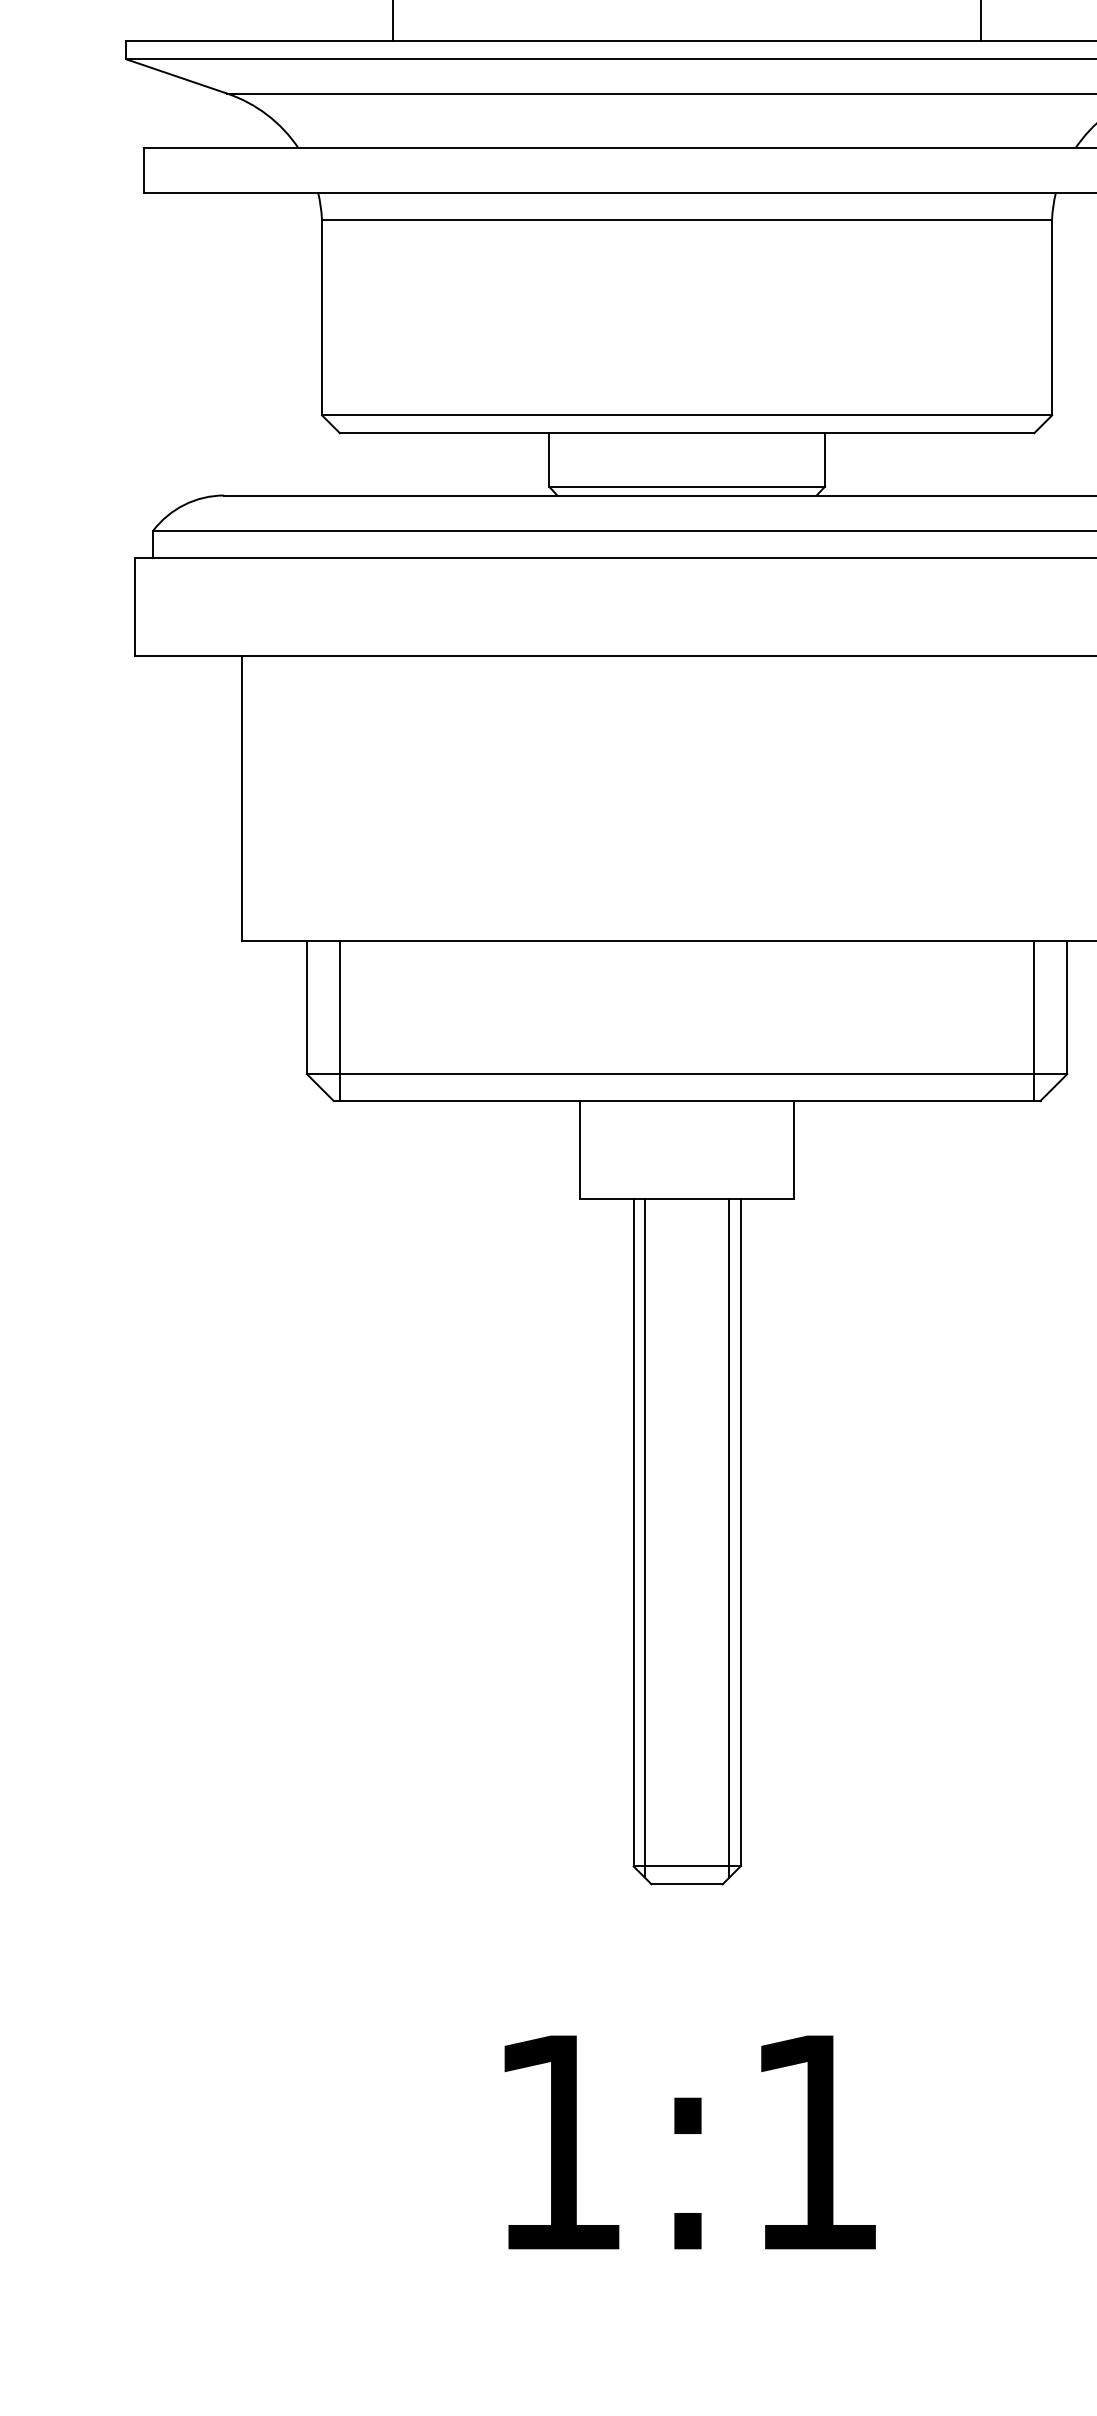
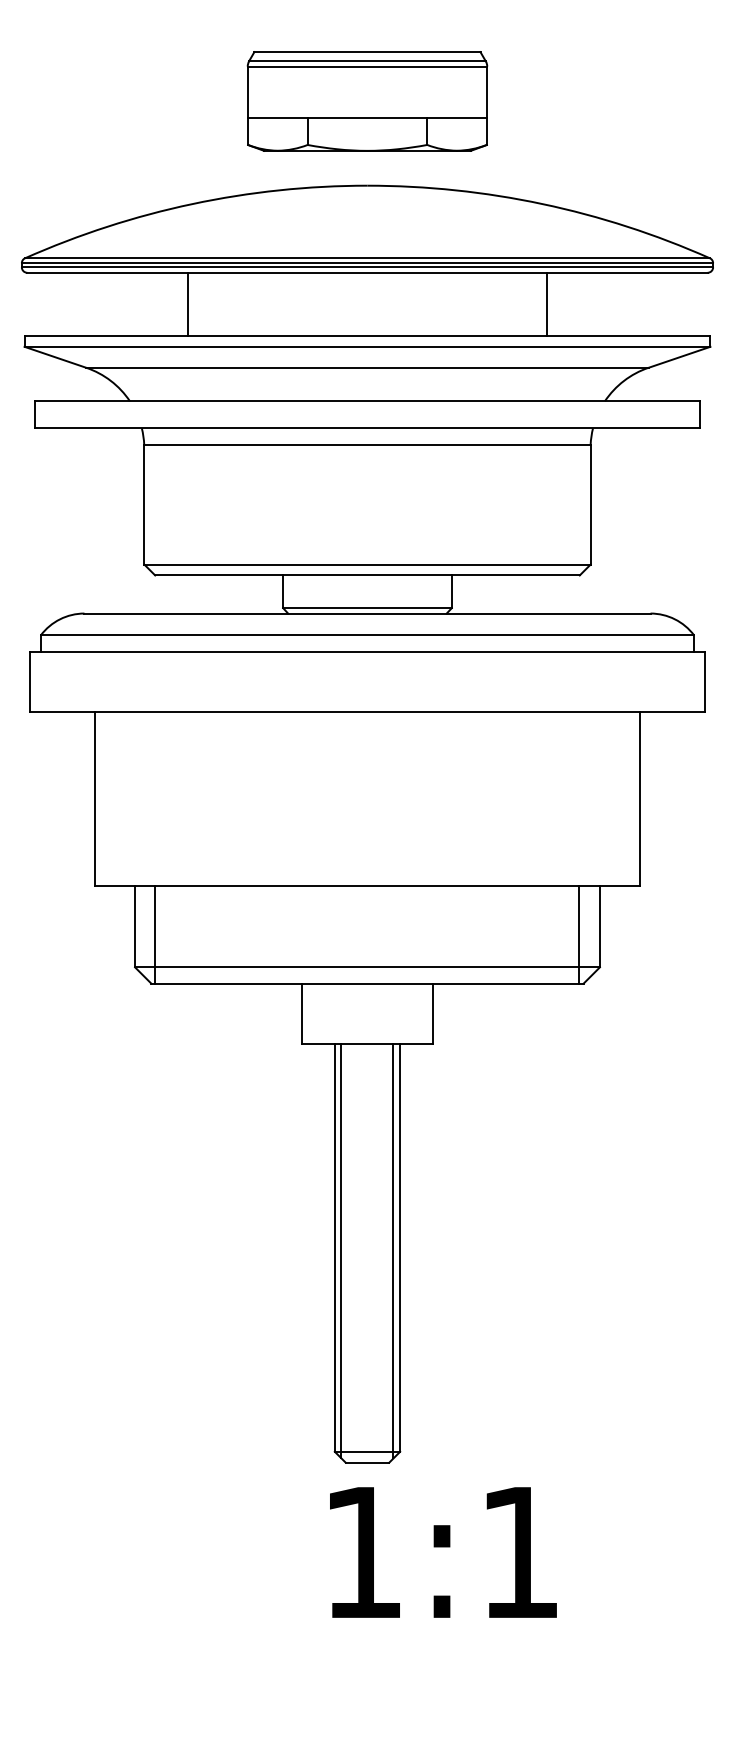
text: (690, 2142) -> (443, 1552), moved

